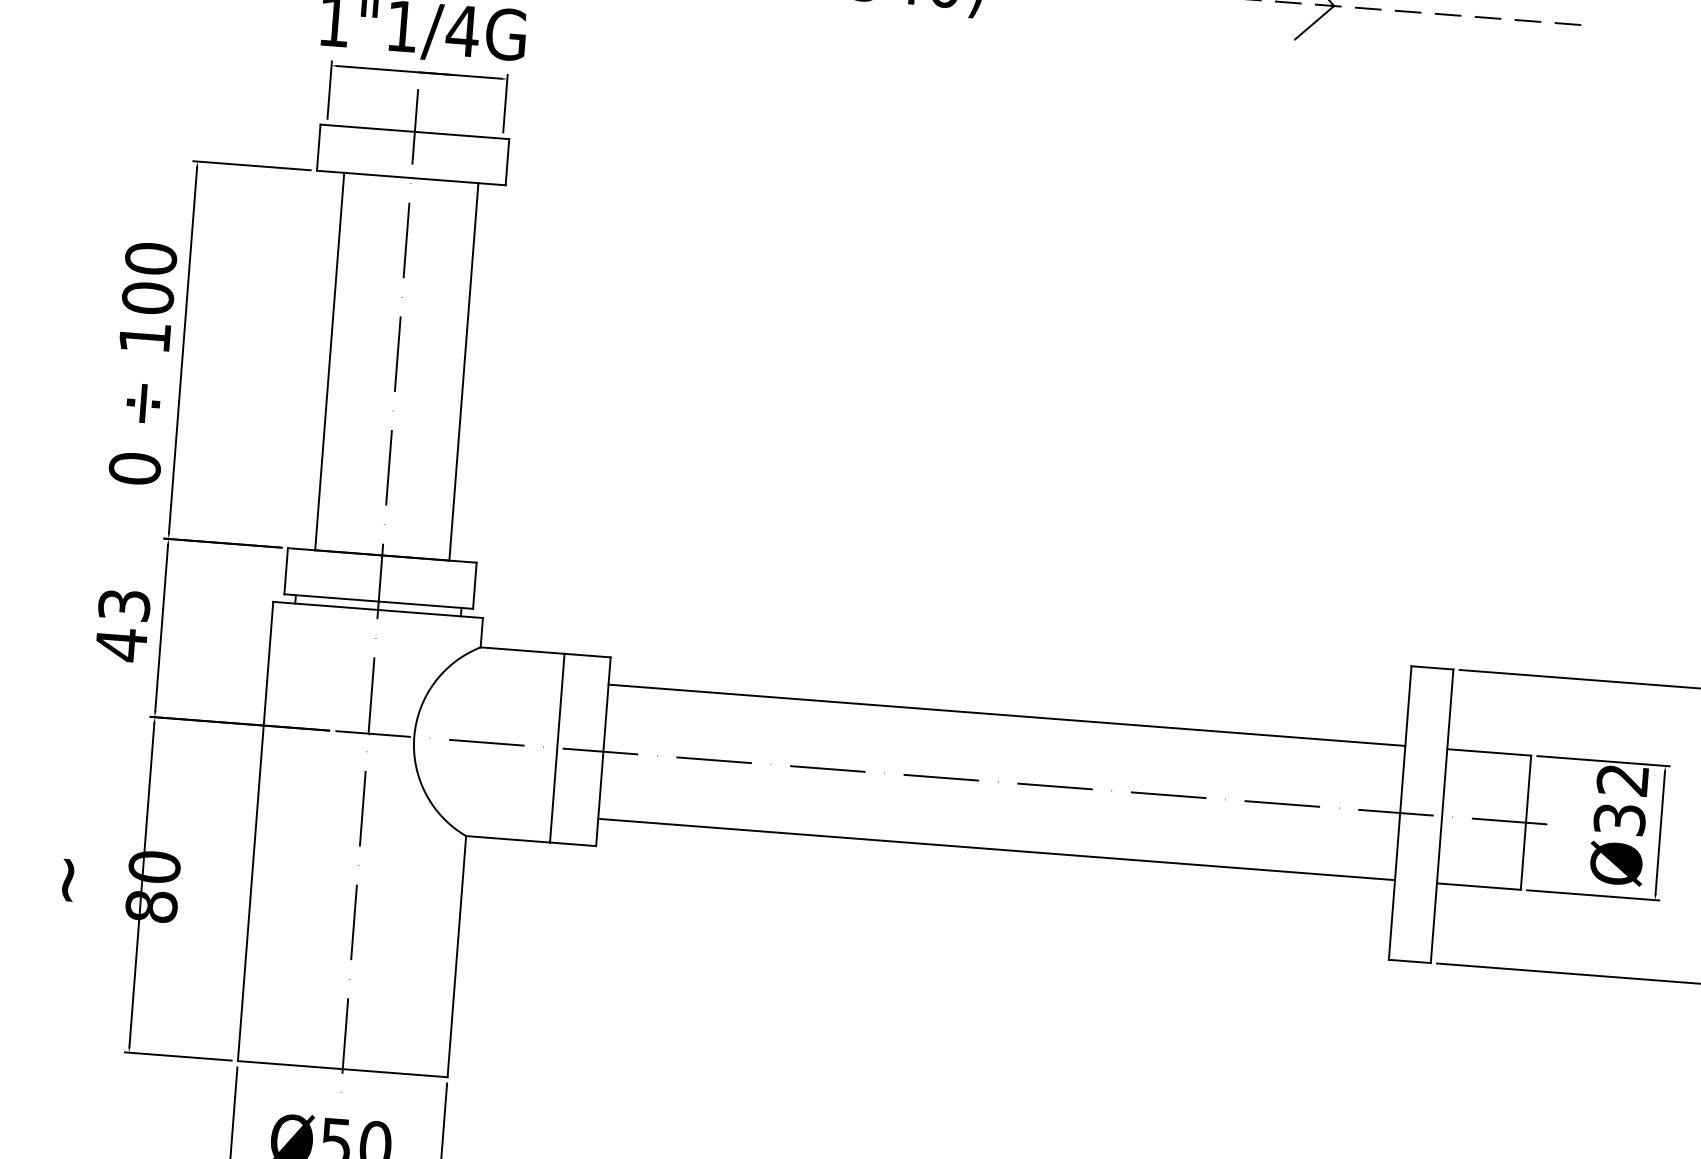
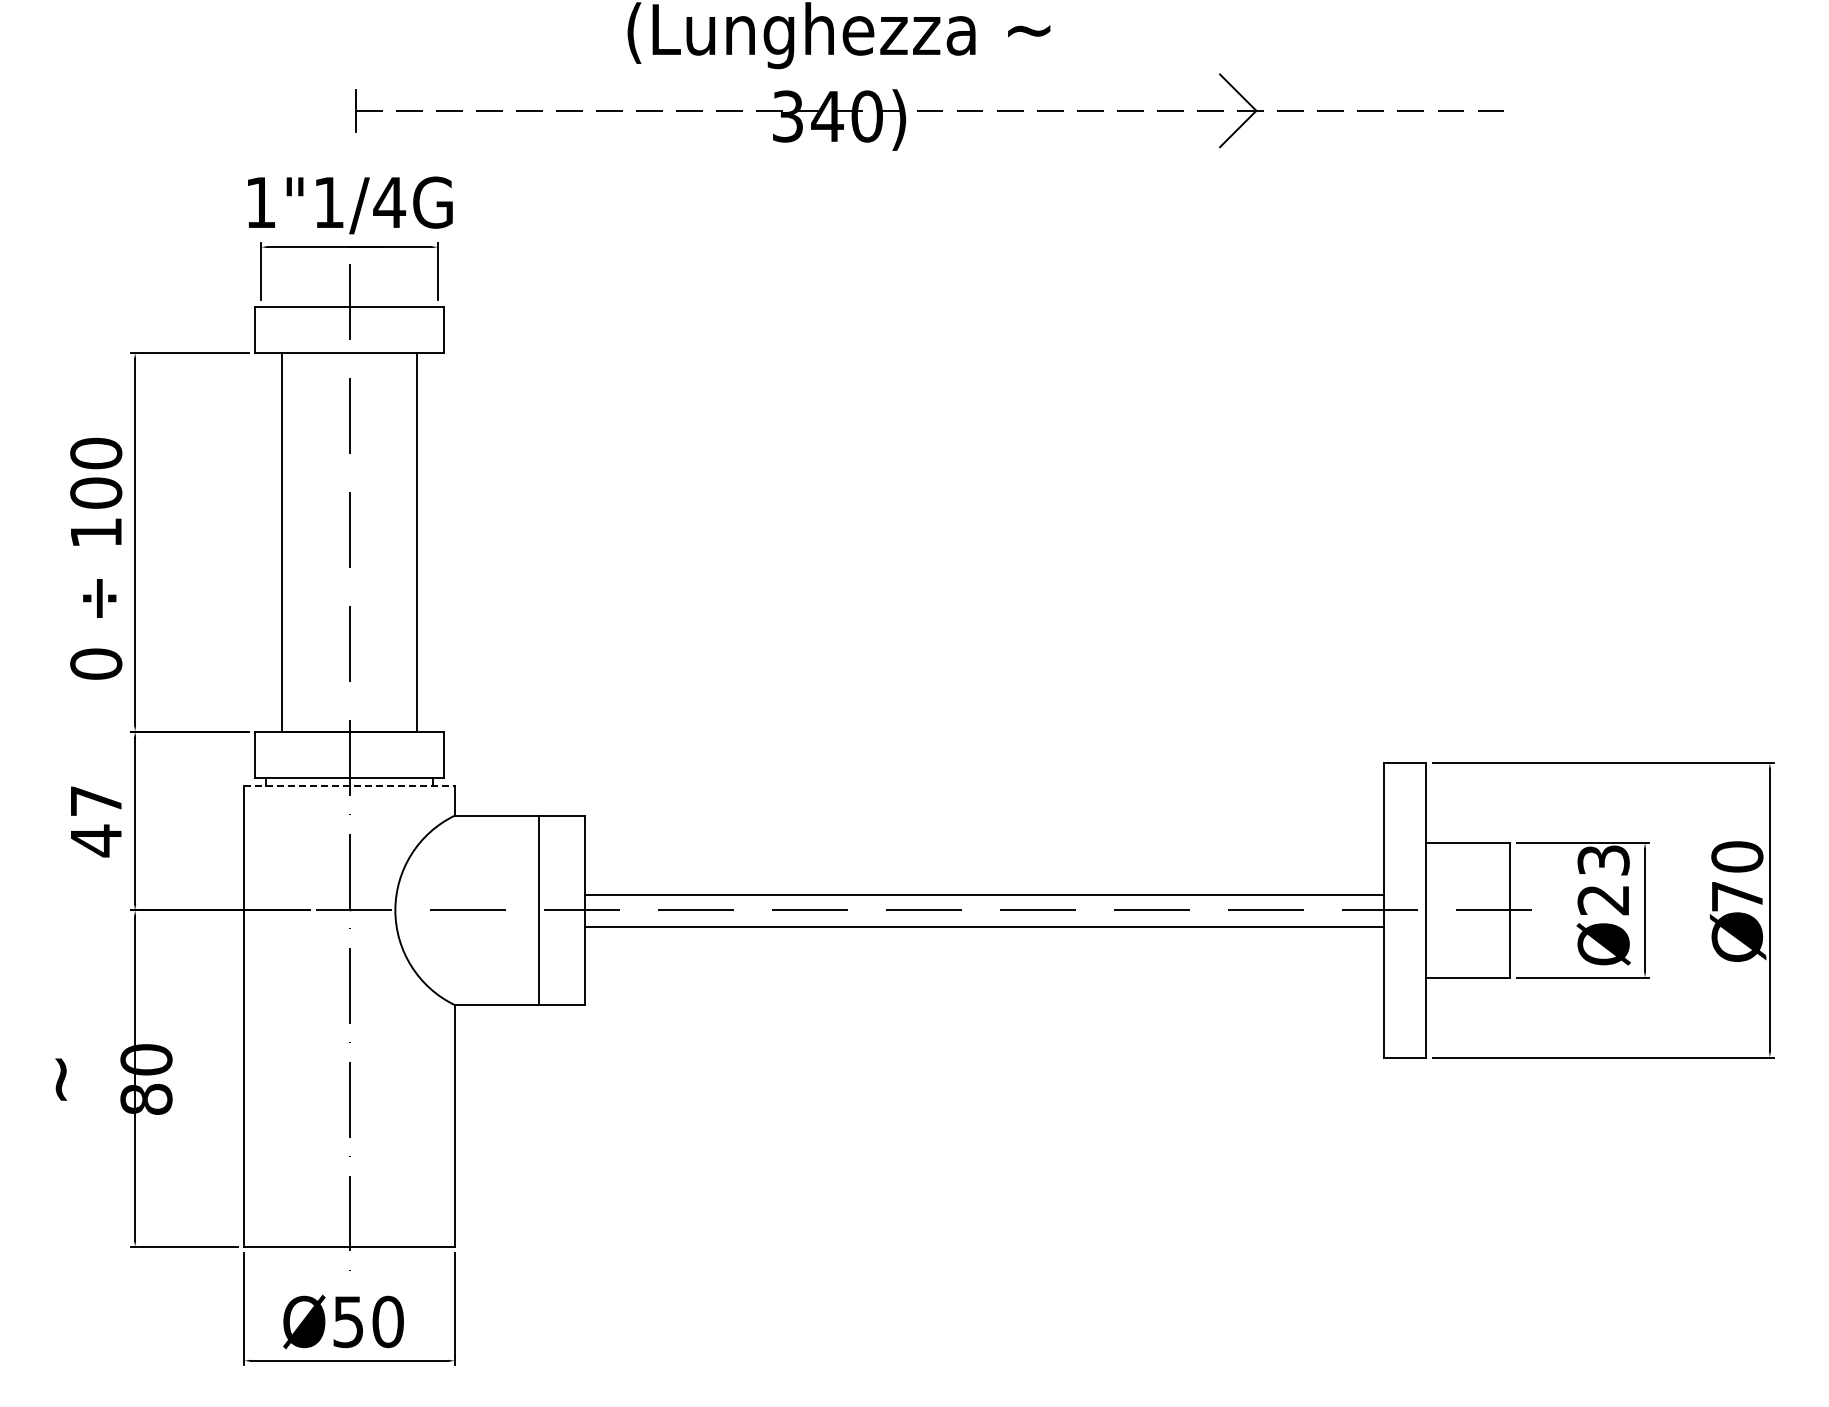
text: (124, 605) -> (96, 801), 43 -> 47
line: (379, 610) -> (350, 786), solid -> dashed
line: (1006, 715) -> (984, 895), moved
text: (1621, 800) -> (1603, 880), Ø32 -> Ø23
line: (996, 849) -> (984, 926), moved

